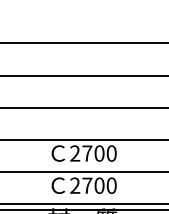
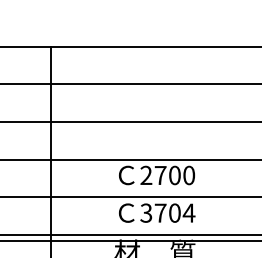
text: (93, 185) -> (167, 212), 2700 -> 3704

